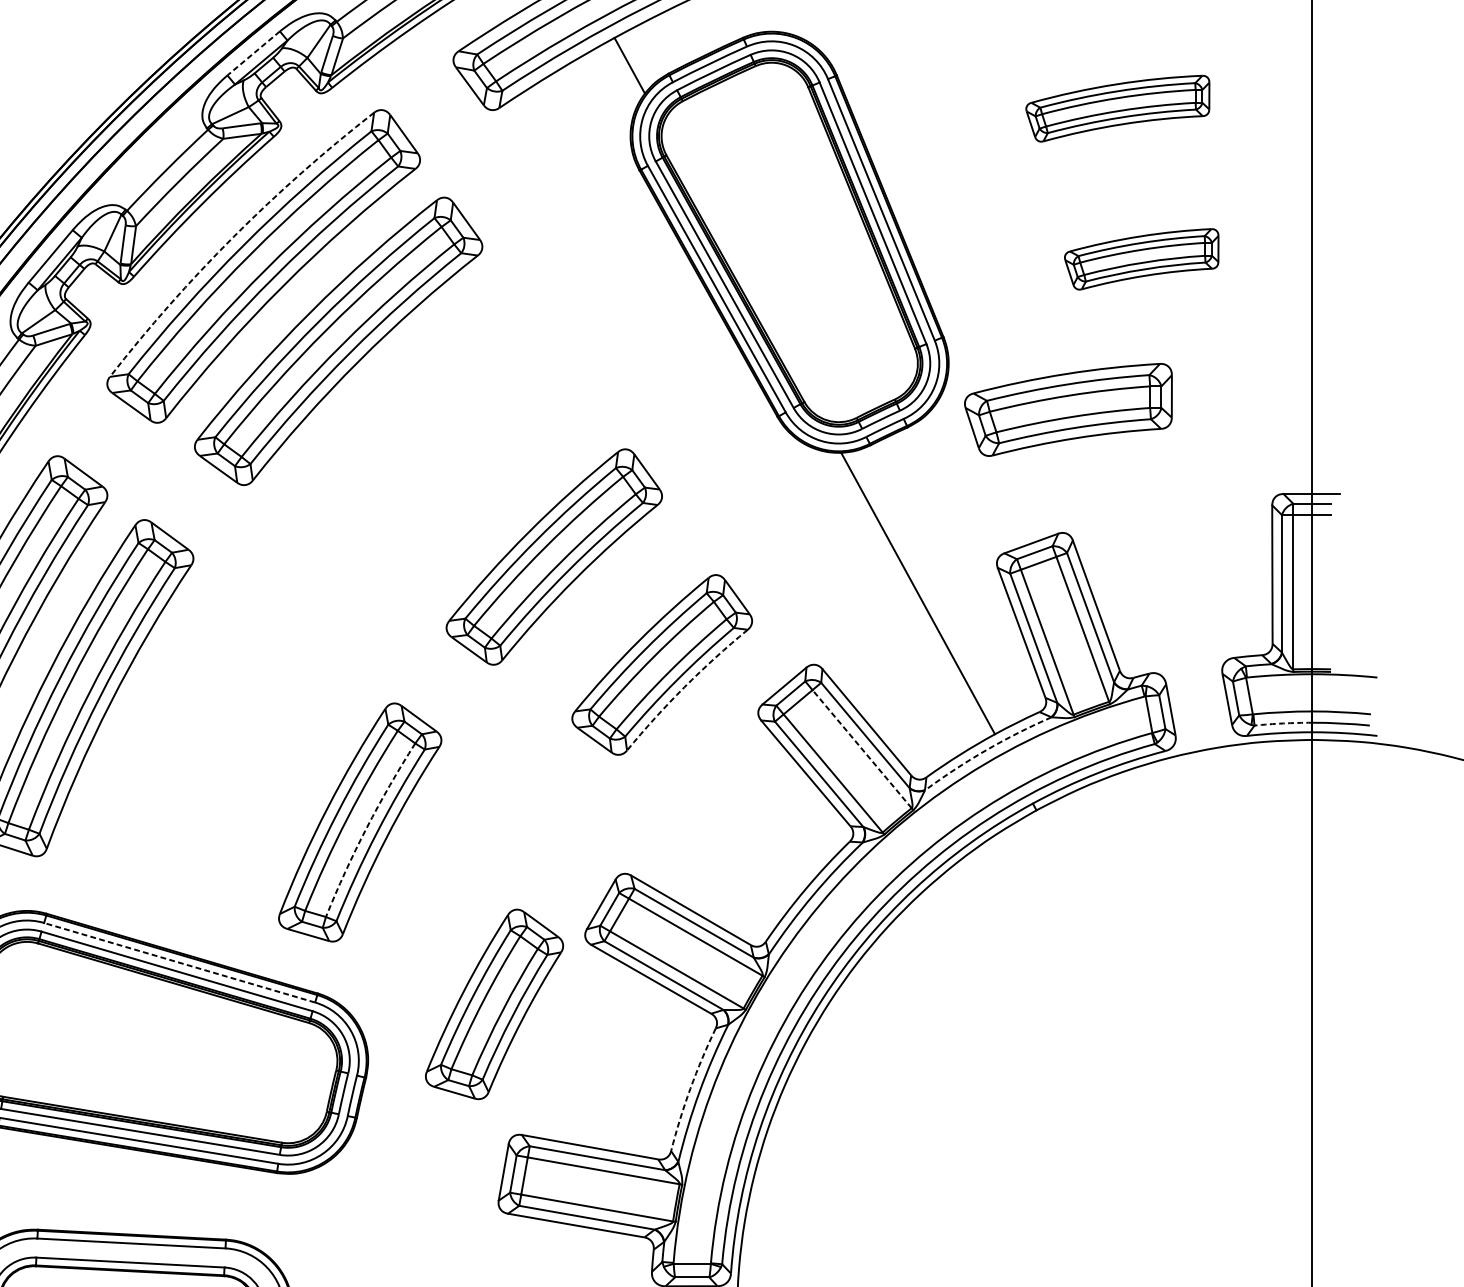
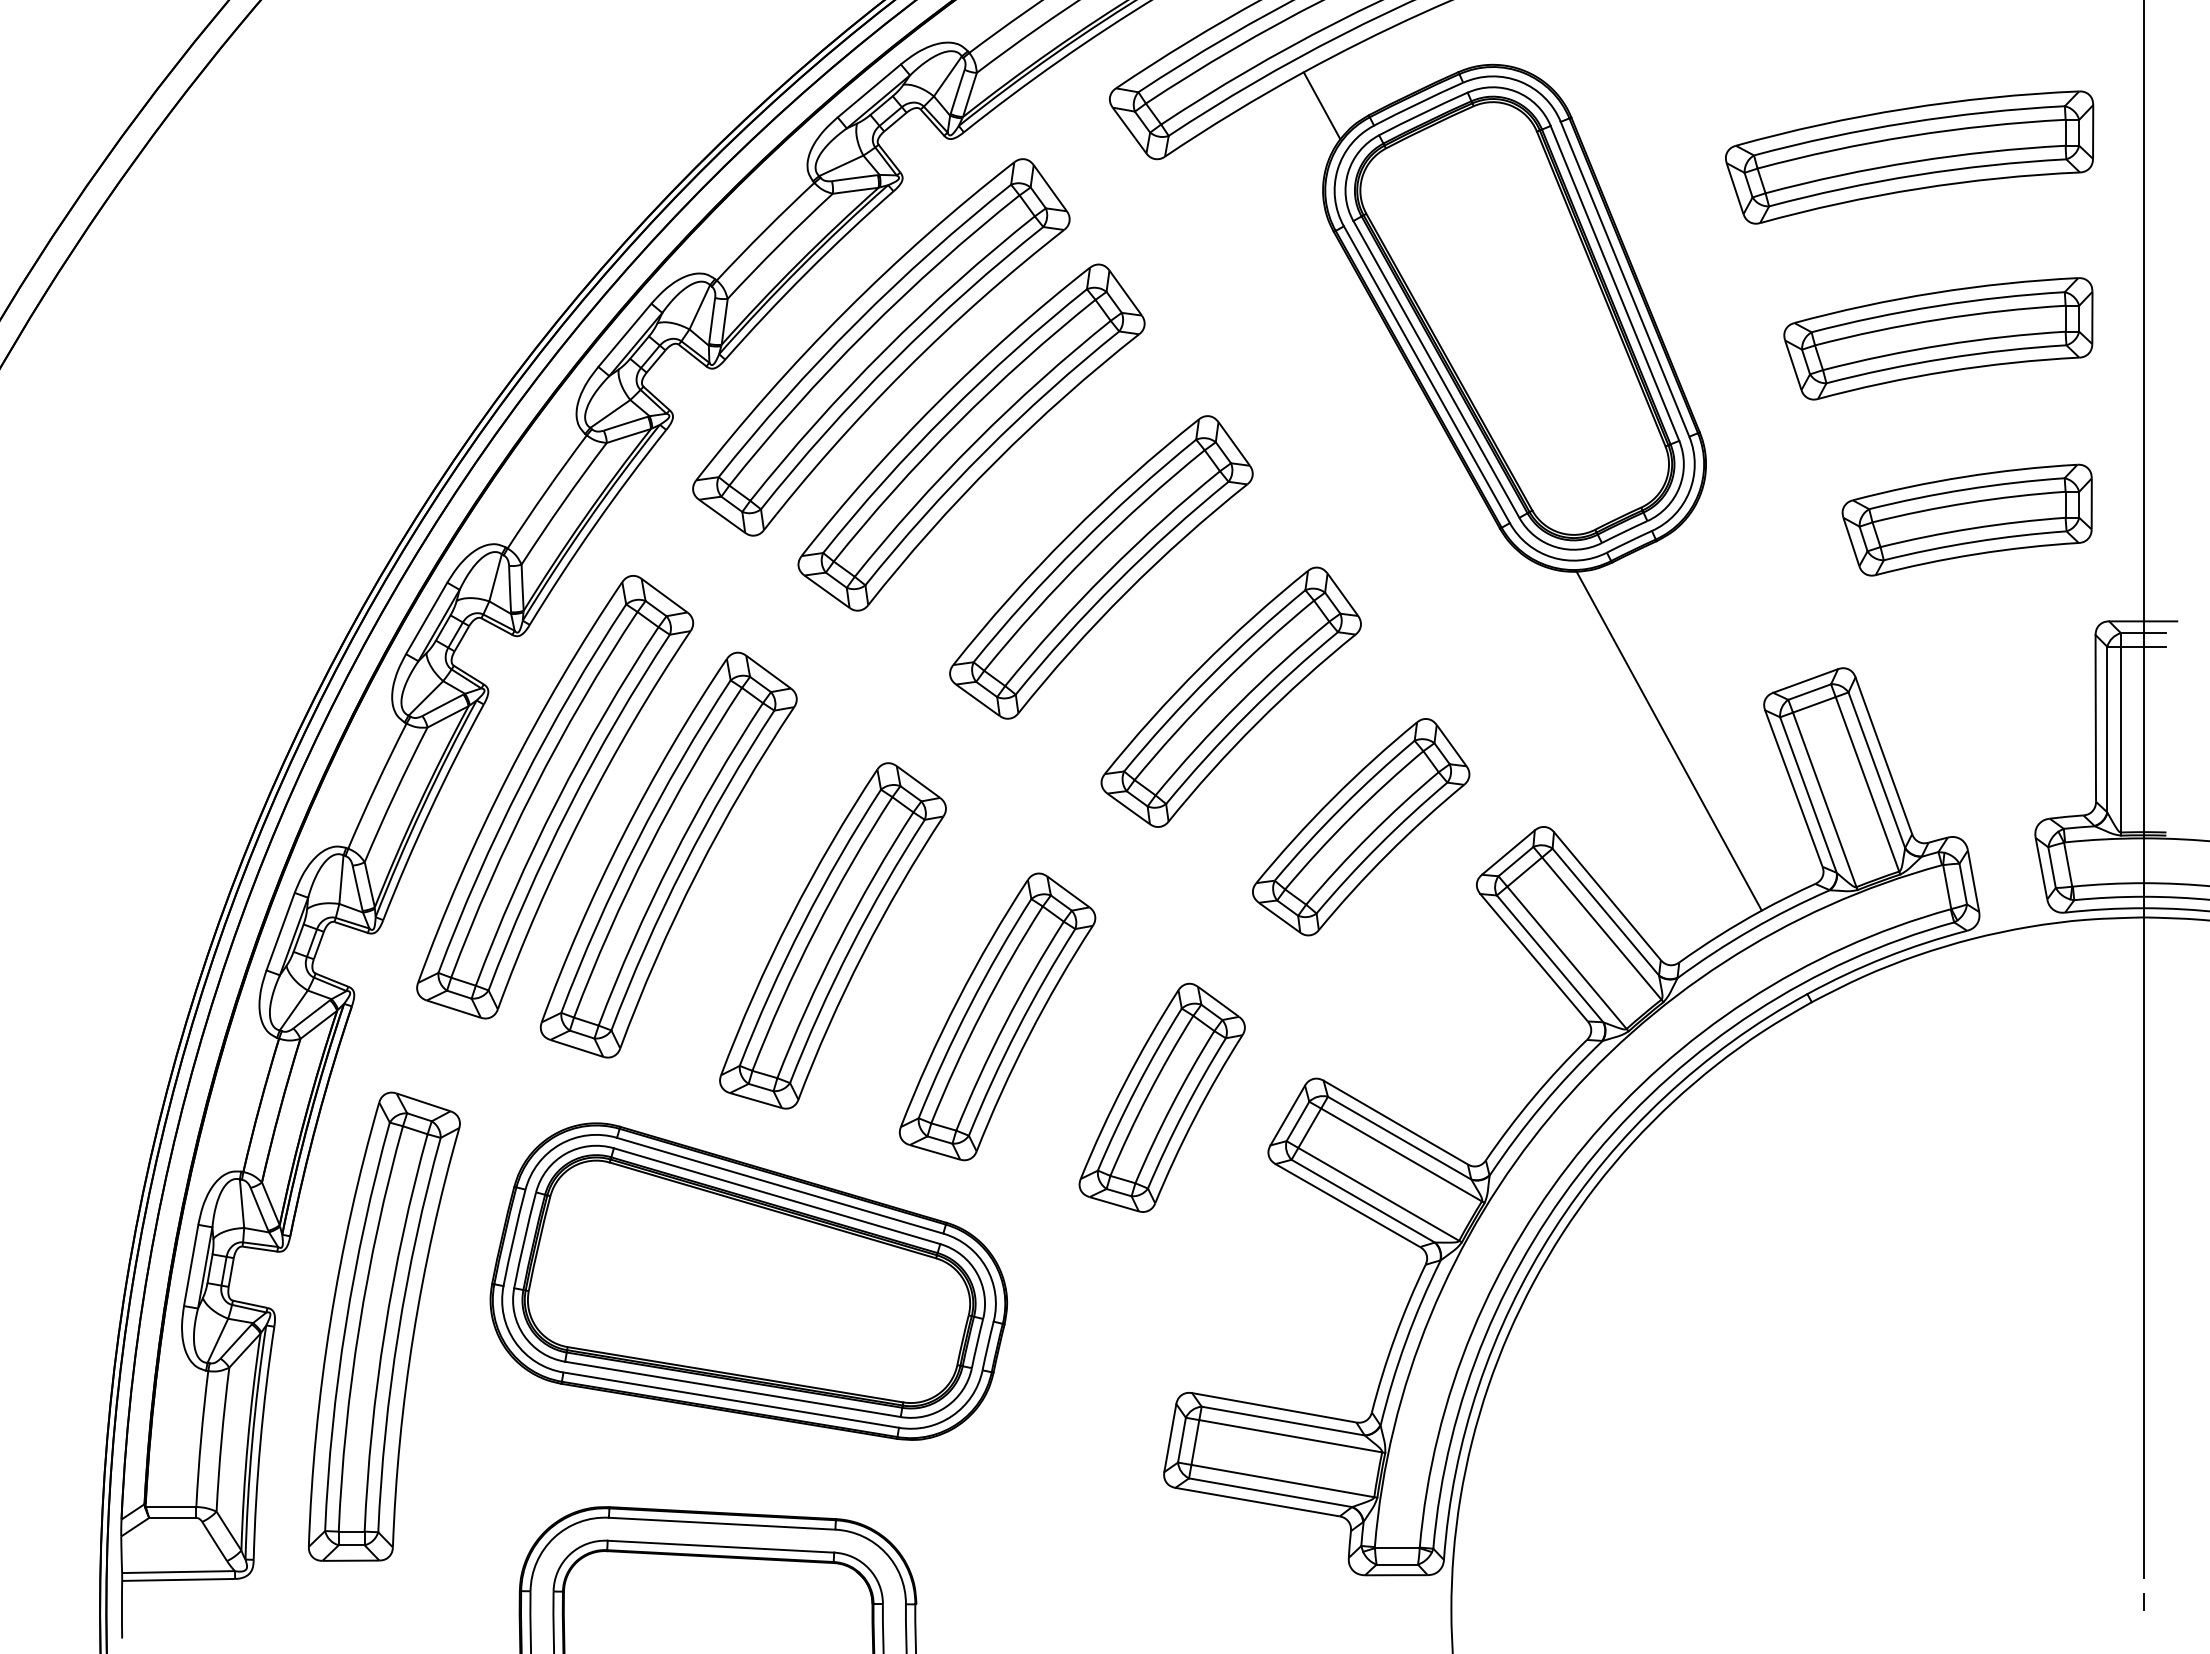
line: (253, 53) -> (868, 91), dashed -> solid
part: (1117, 108) -> (1909, 157), size x1.67
arc: (233, 236) -> (845, 311), dashed -> solid
part: (1141, 259) -> (1938, 338), size x1.67
part: (1067, 409) -> (1966, 519), moved
part: (446, 449) -> (1101, 567), added
arc: (684, 687) -> (1387, 854), dashed -> solid
arc: (1282, 723) -> (2108, 897), dashed -> solid
line: (861, 749) -> (1601, 928), dashed -> solid
arc: (986, 749) -> (1751, 929), dashed -> solid
part: (223, 754) -> (832, 935), added
arc: (366, 828) -> (1005, 1023), dashed -> solid
line: (179, 962) -> (779, 1185), dashed -> solid
part: (493, 1004) -> (1161, 1097), moved
arc: (690, 1088) -> (1395, 1337), dashed -> solid

